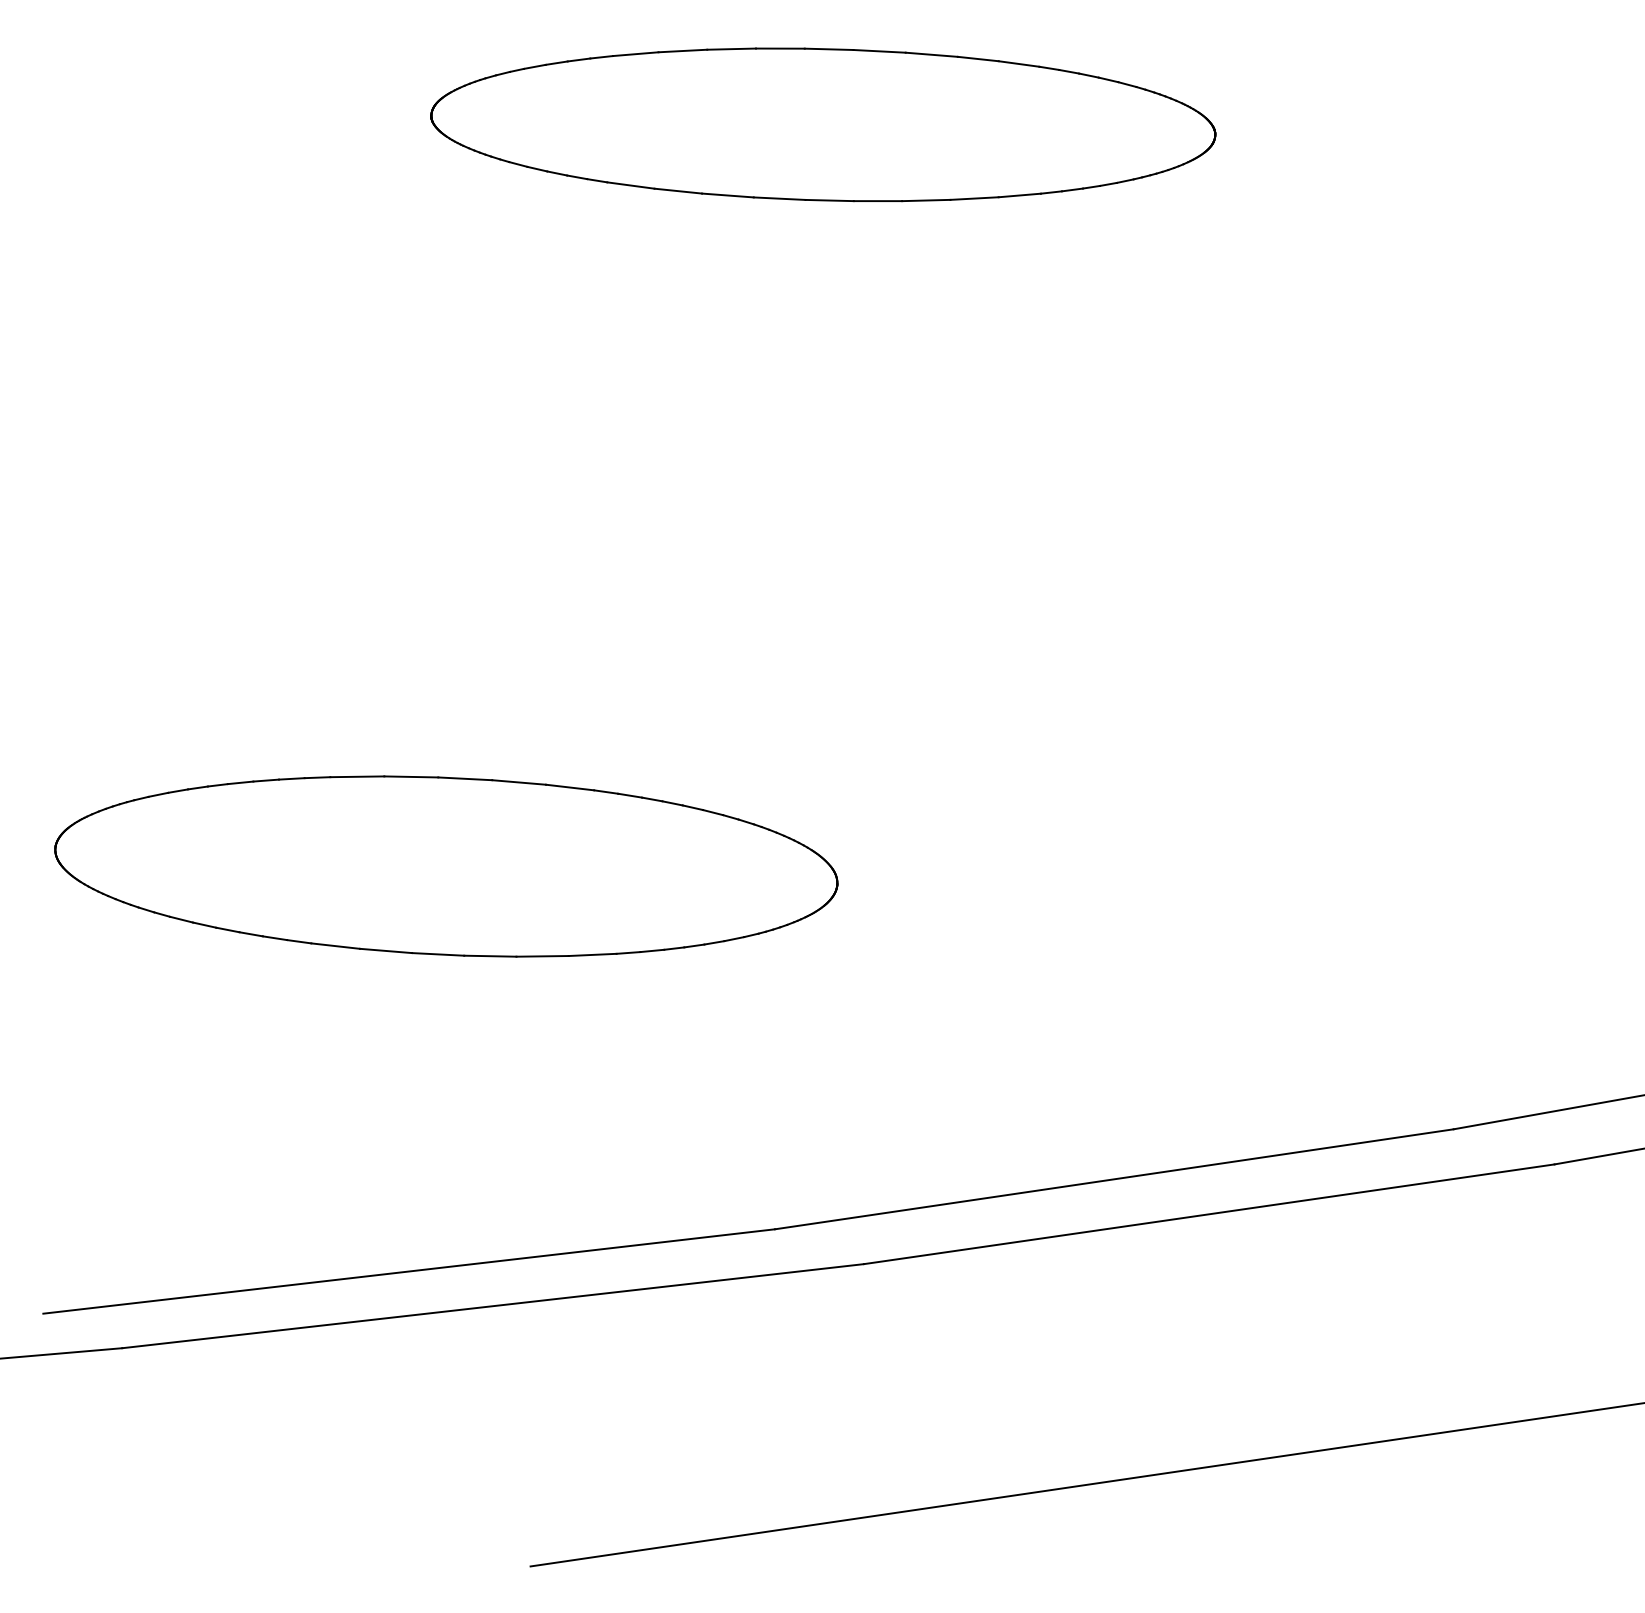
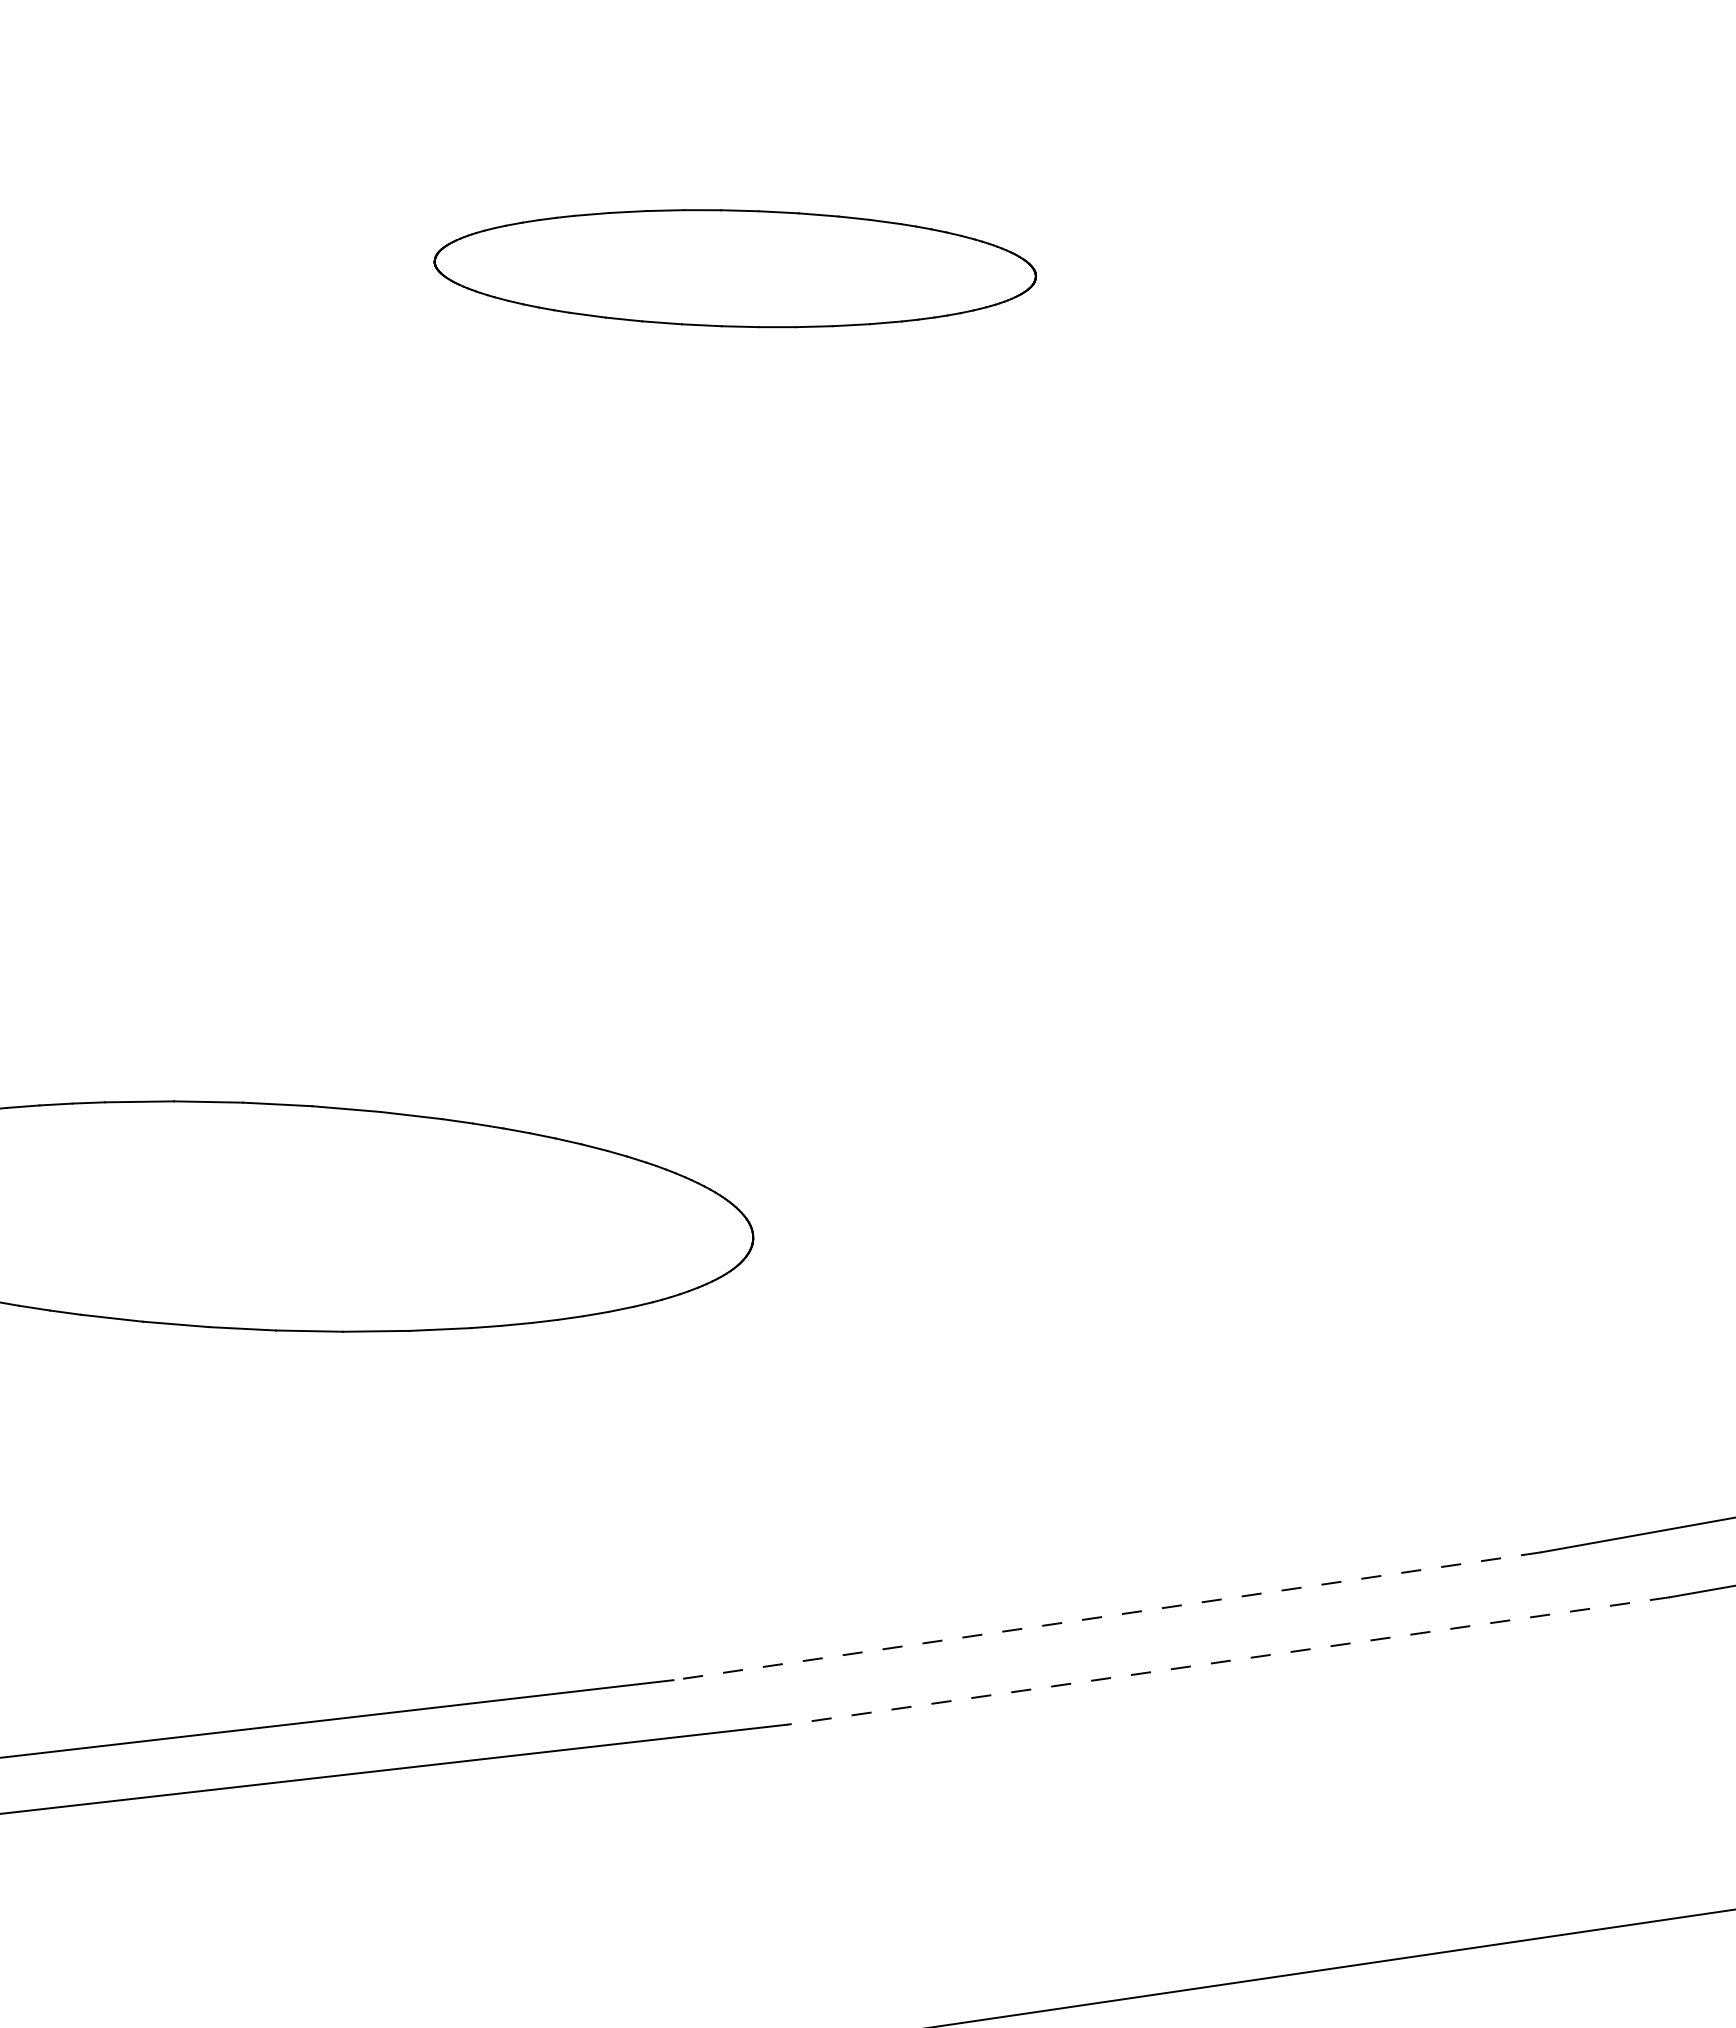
part: (823, 124) -> (735, 268), size x0.6
line: (1113, 1179) -> (1106, 1616), solid -> dashed
line: (1209, 1214) -> (1228, 1661), solid -> dashed

